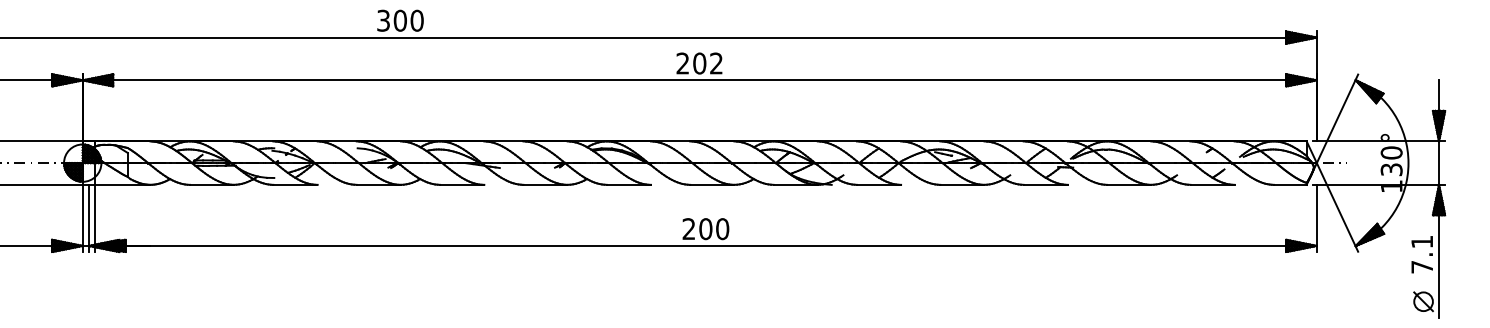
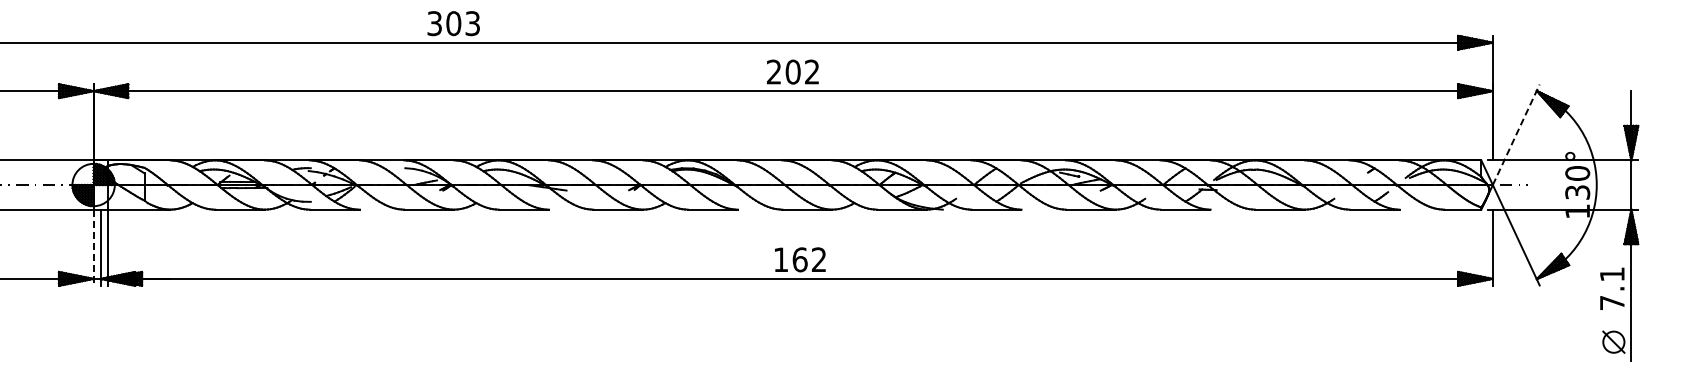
text: (416, 20) -> (472, 23), 300 -> 303
line: (1337, 118) -> (1516, 134), solid -> dashed
line: (82, 219) -> (93, 248), solid -> dashed
text: (705, 228) -> (799, 259), 200 -> 162

